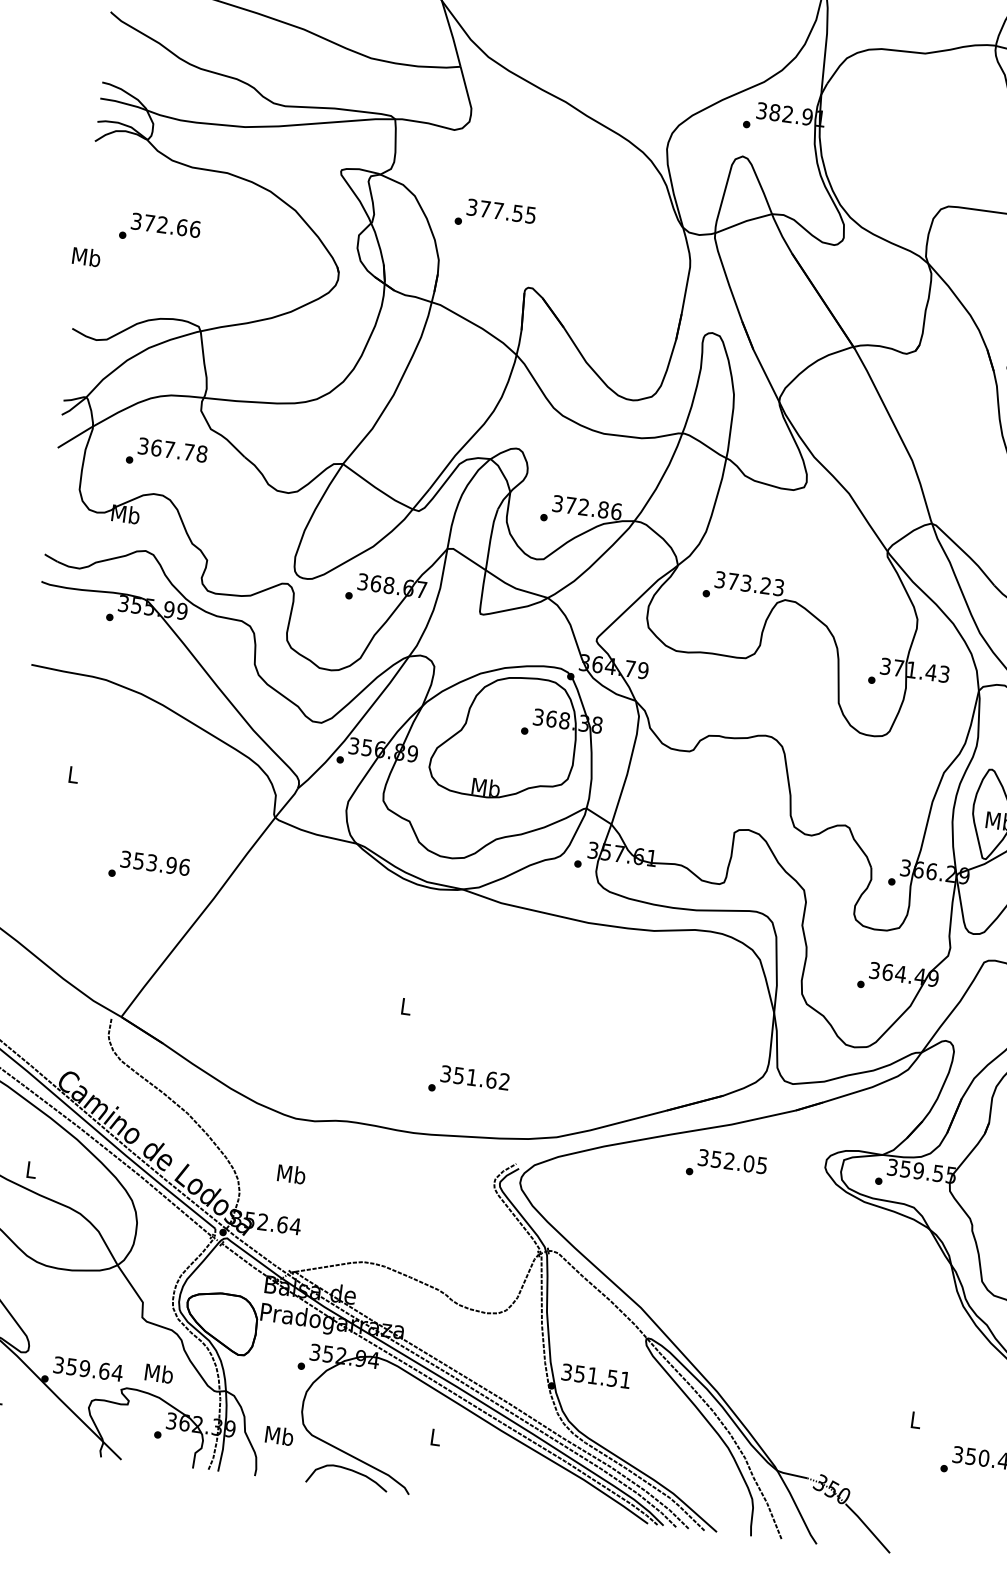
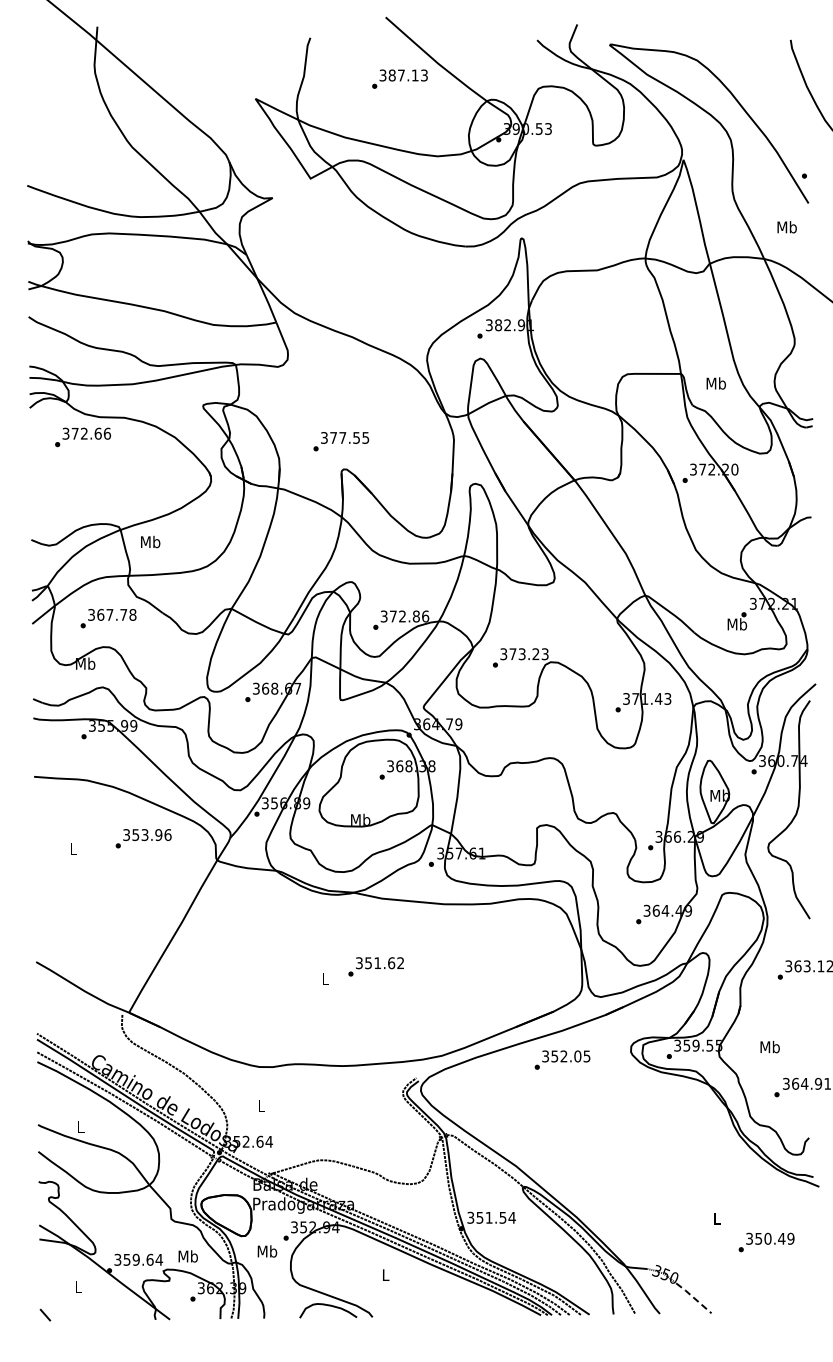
text: (495, 215) -> (341, 441), moved
text: (159, 229) -> (82, 437), moved
text: (86, 257) -> (150, 542), moved
text: (149, 867) -> (143, 838), moved
text: (468, 1081) -> (375, 966), moved
text: (291, 1173) -> (261, 1105), Mb -> L
text: (624, 1379) -> (511, 1217), 351.51 -> 351.54
text: (279, 1435) -> (267, 1251), moved
line: (867, 1527) -> (693, 1297), solid -> dashed

